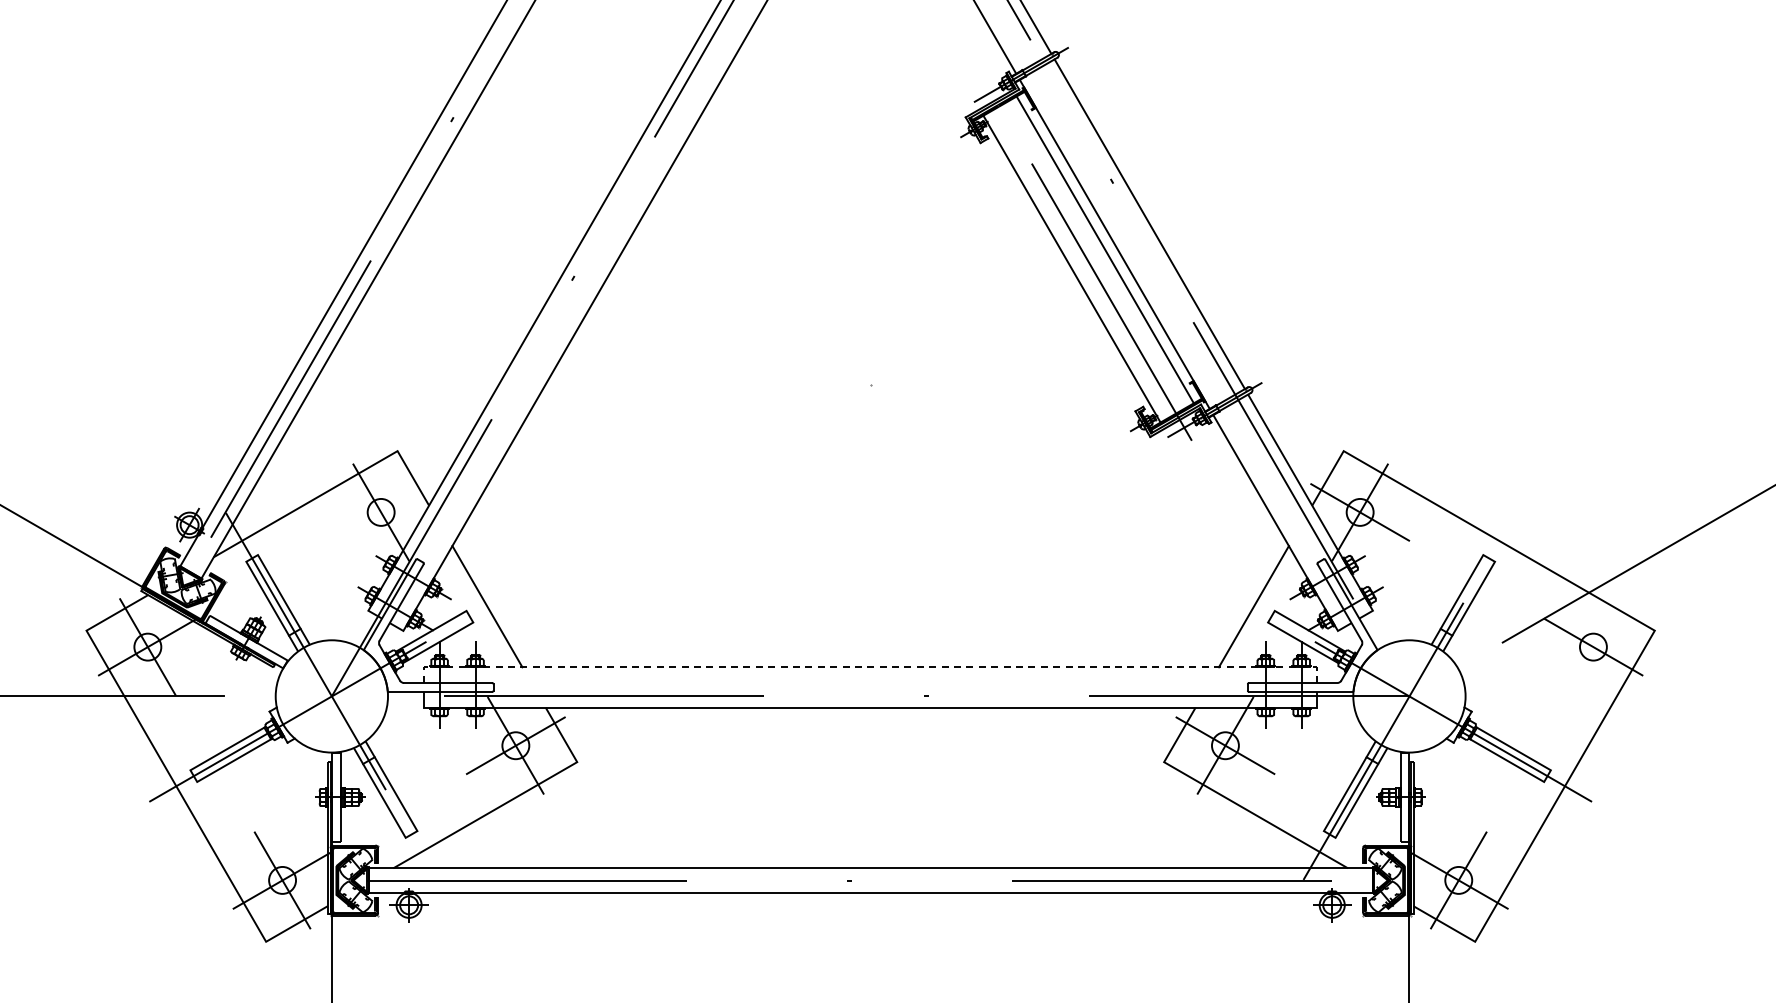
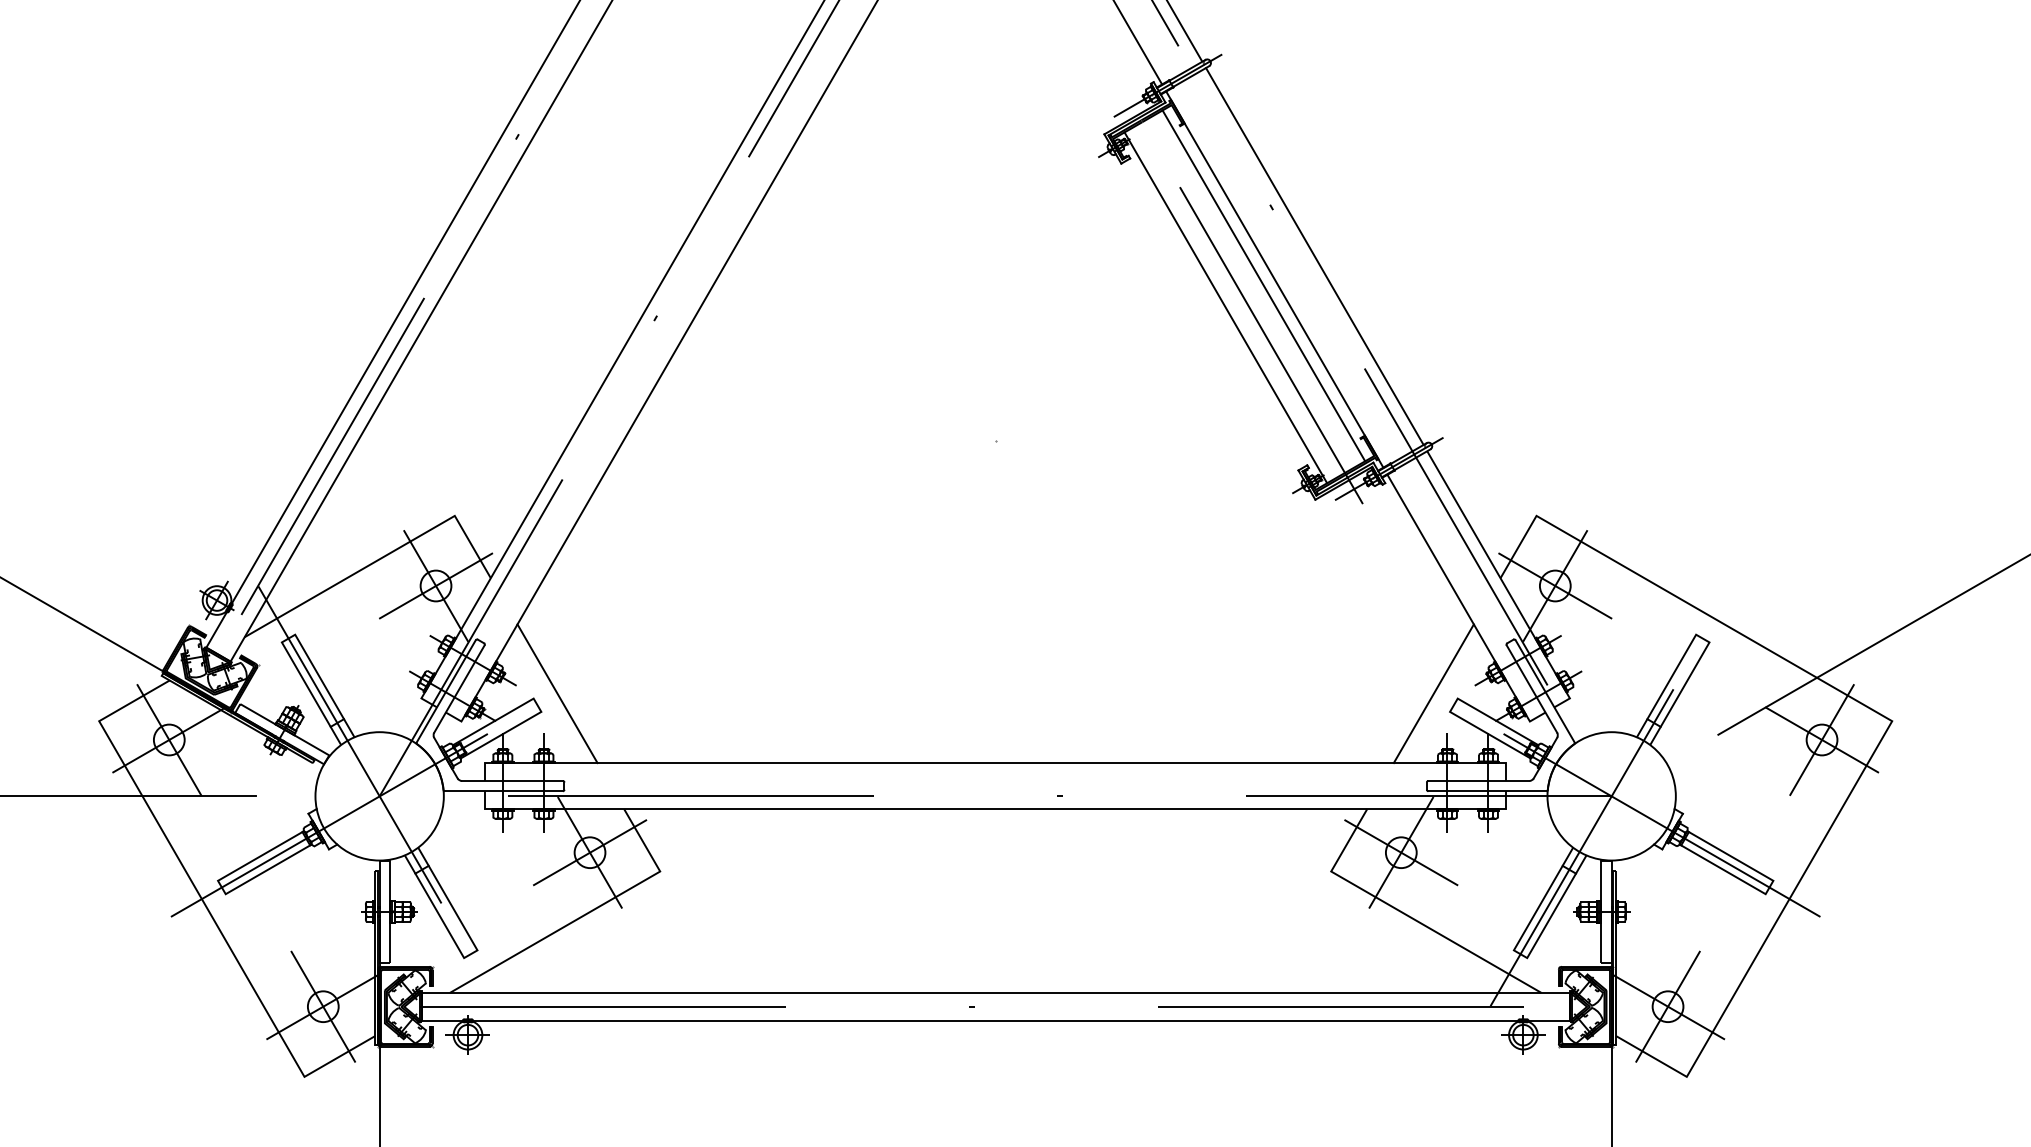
line: (380, 512) -> (435, 586), added
line: (1593, 646) -> (1822, 739), added
line: (870, 667) -> (995, 763), dashed -> solid

